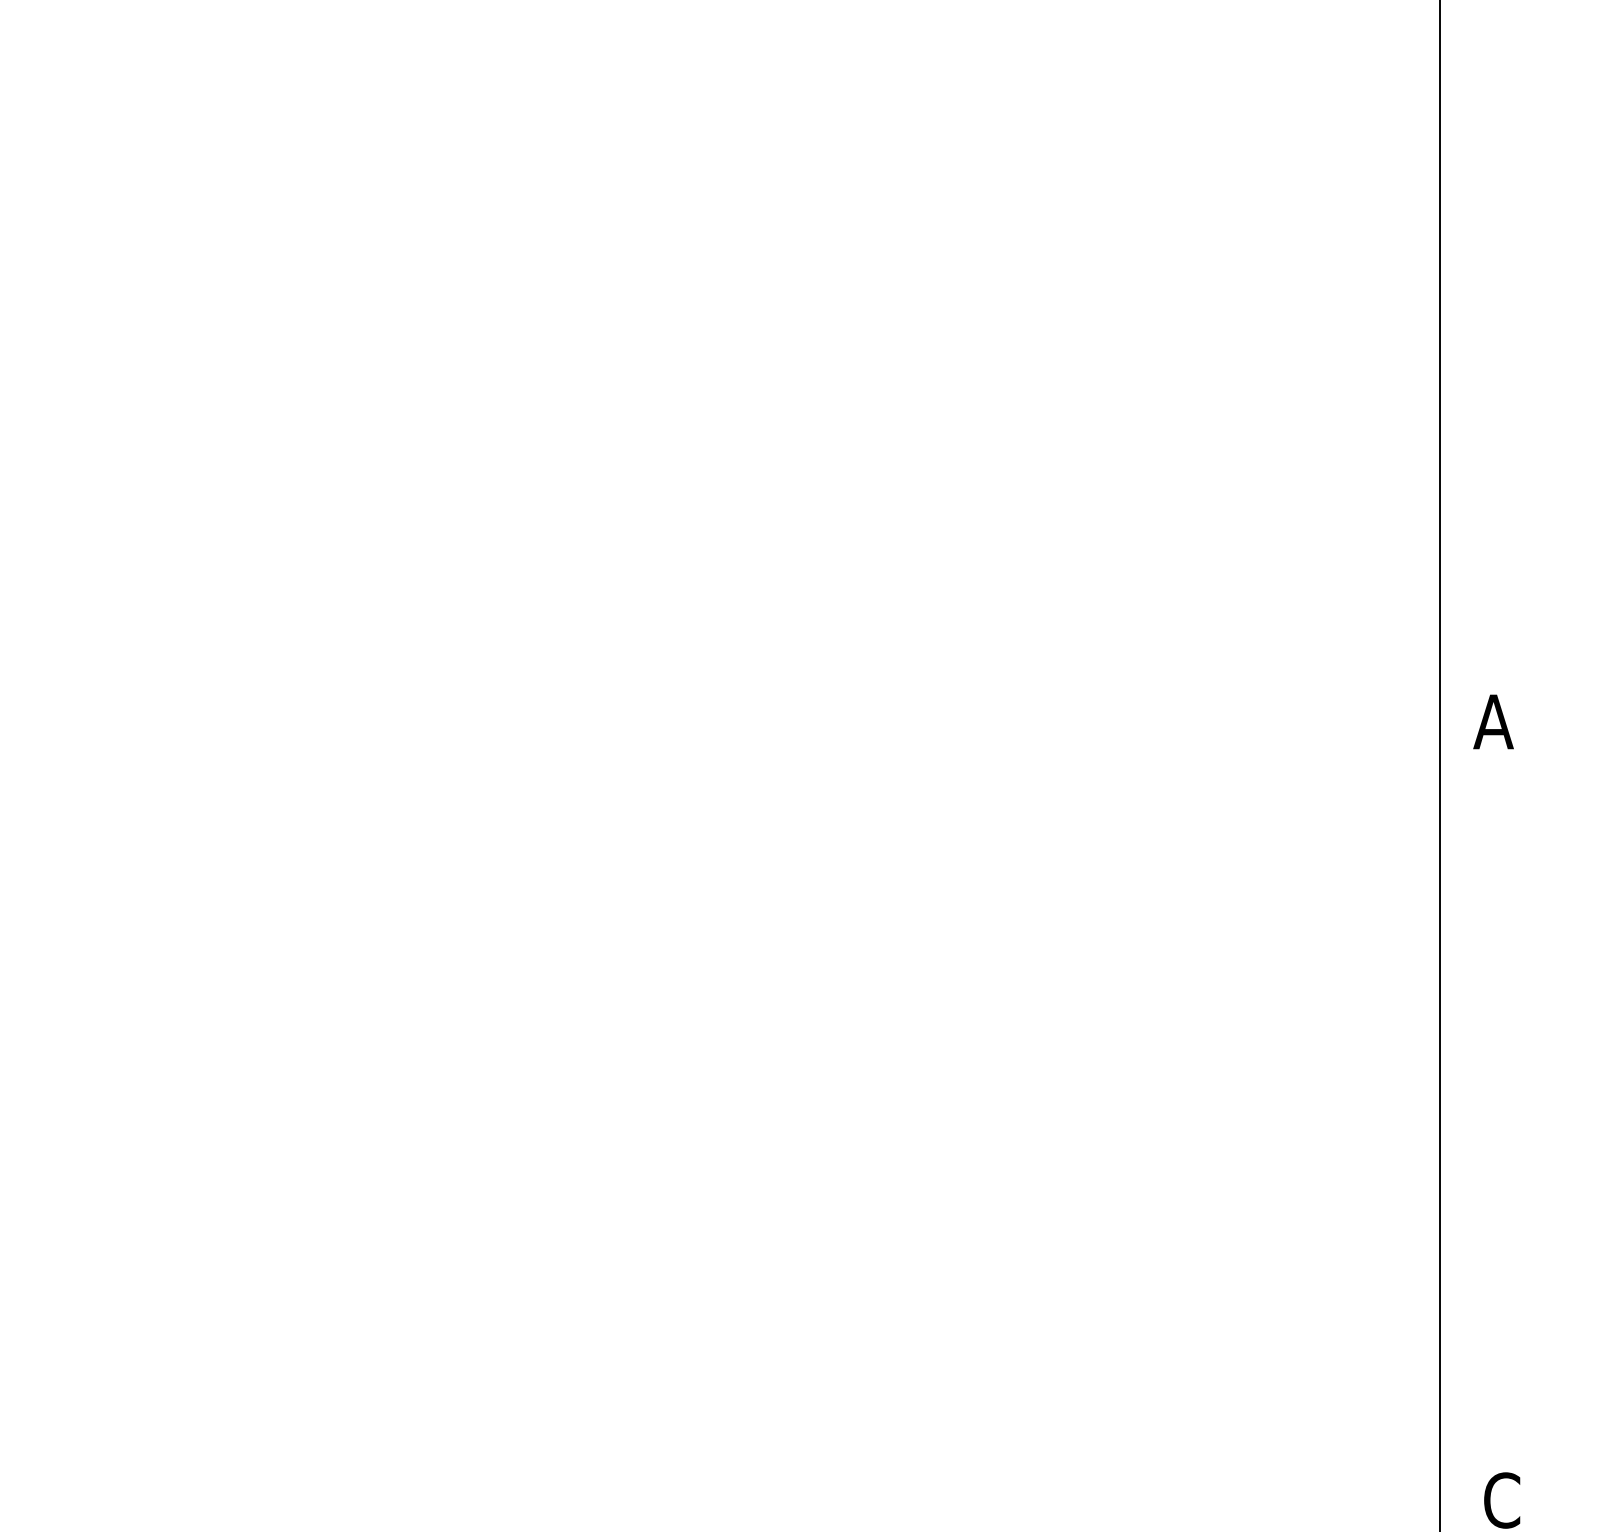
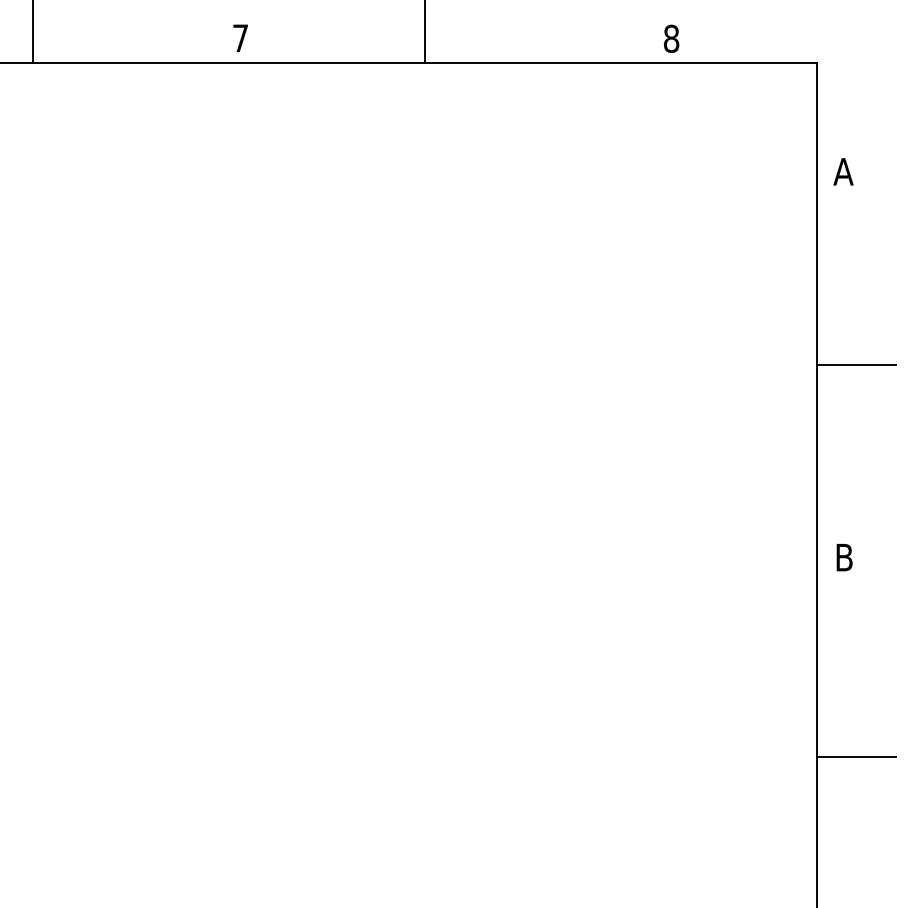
line: (1517, 340) -> (856, 365), added
text: (1493, 721) -> (844, 557), A -> B
line: (1517, 1117) -> (856, 756), added

